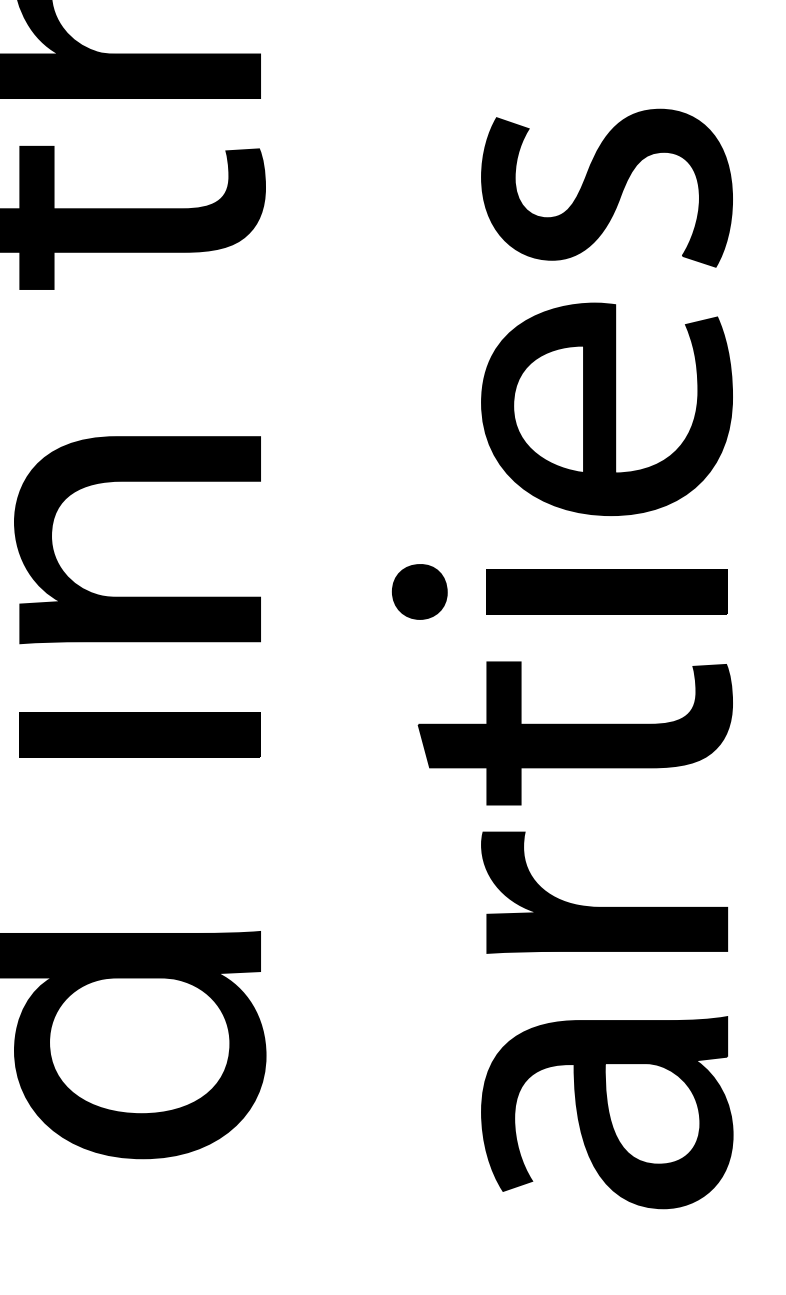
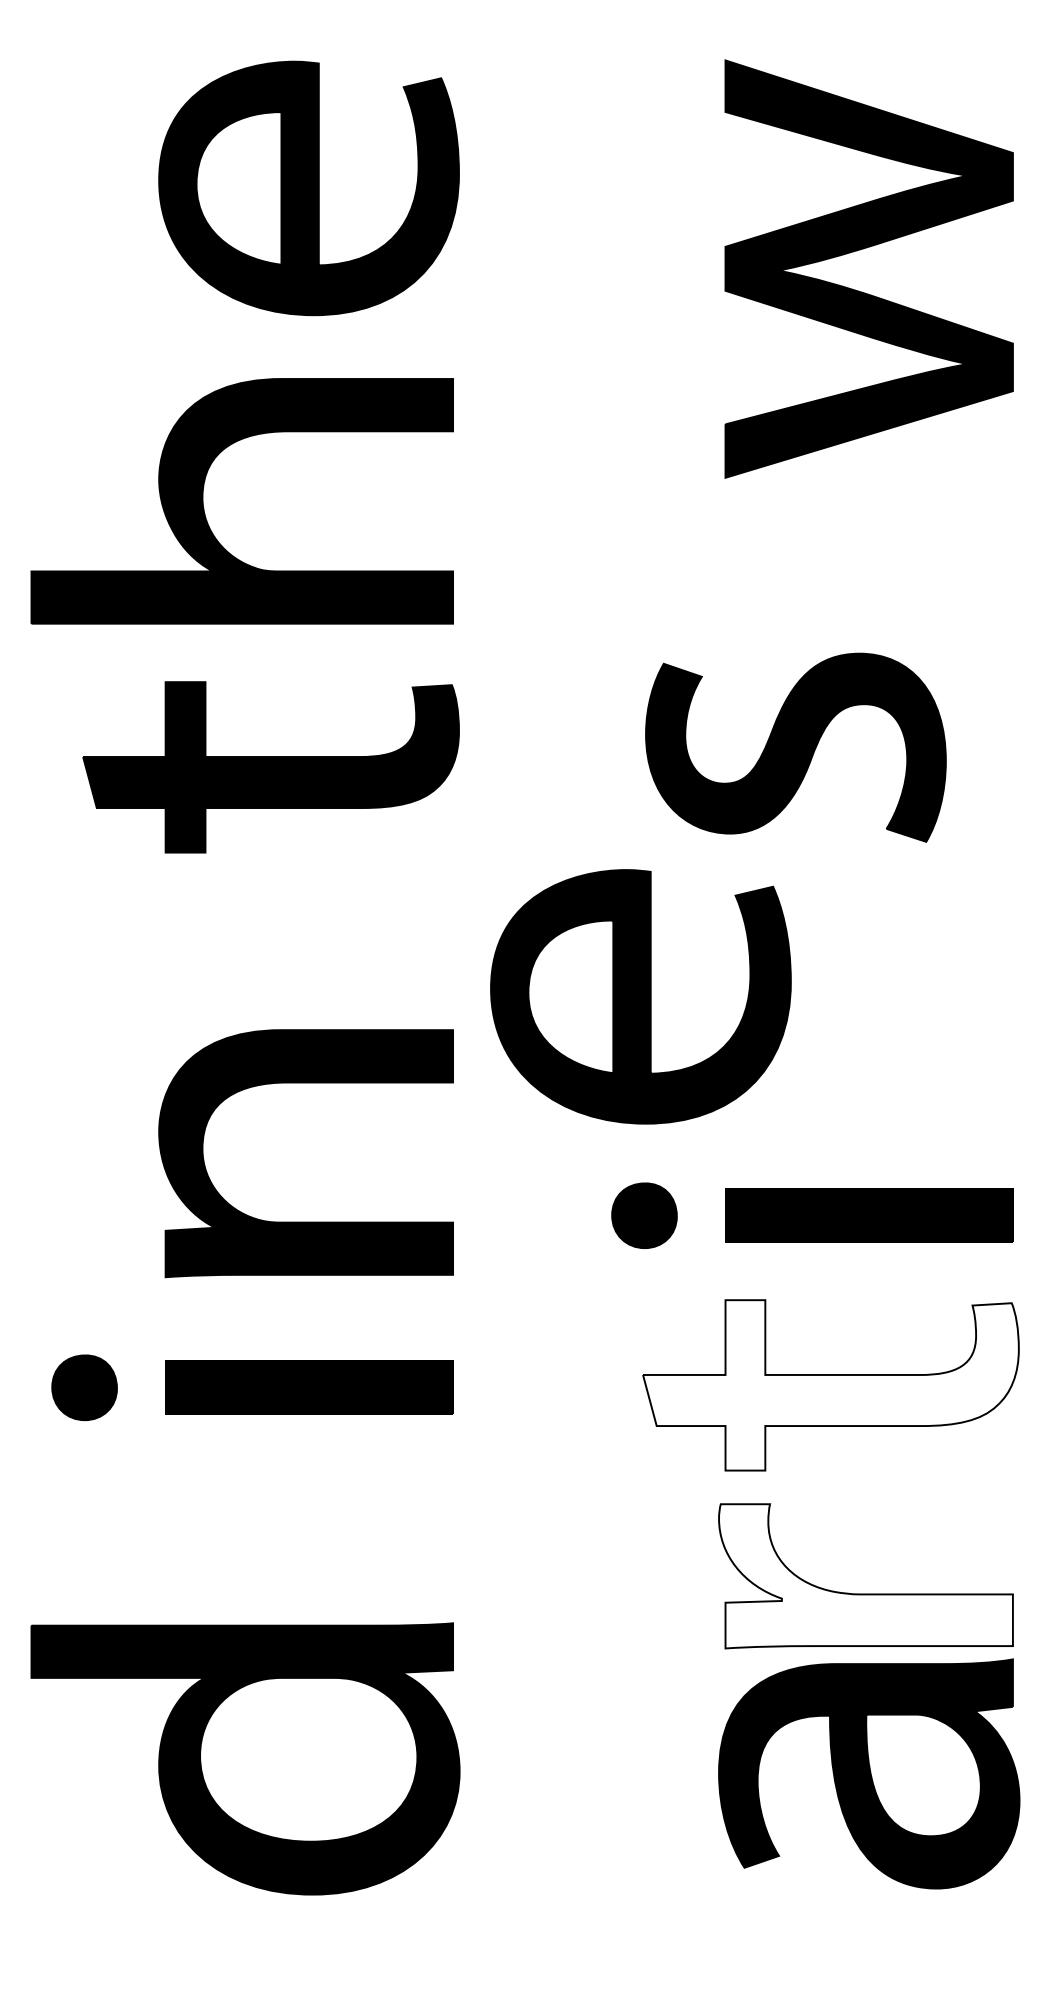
part: (606, 187) -> (795, 747), moved
part: (606, 409) -> (640, 996), moved
fill: (574, 733) -> (830, 1385), removed
fill: (604, 892) -> (865, 1576), removed
part: (607, 1112) -> (869, 1773), moved

